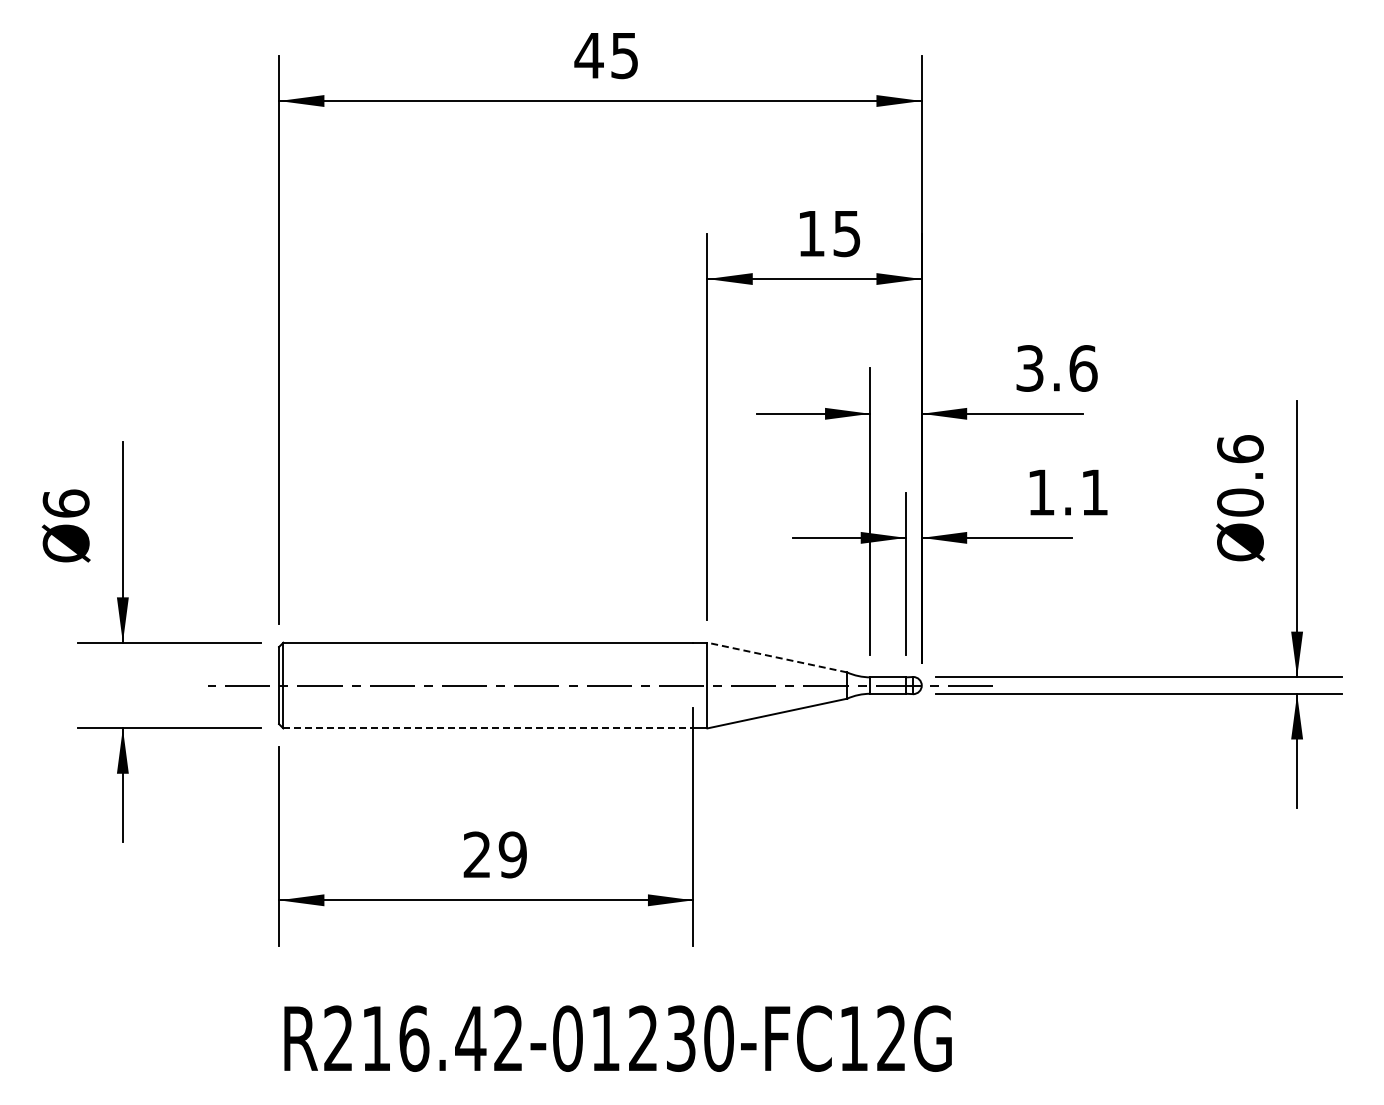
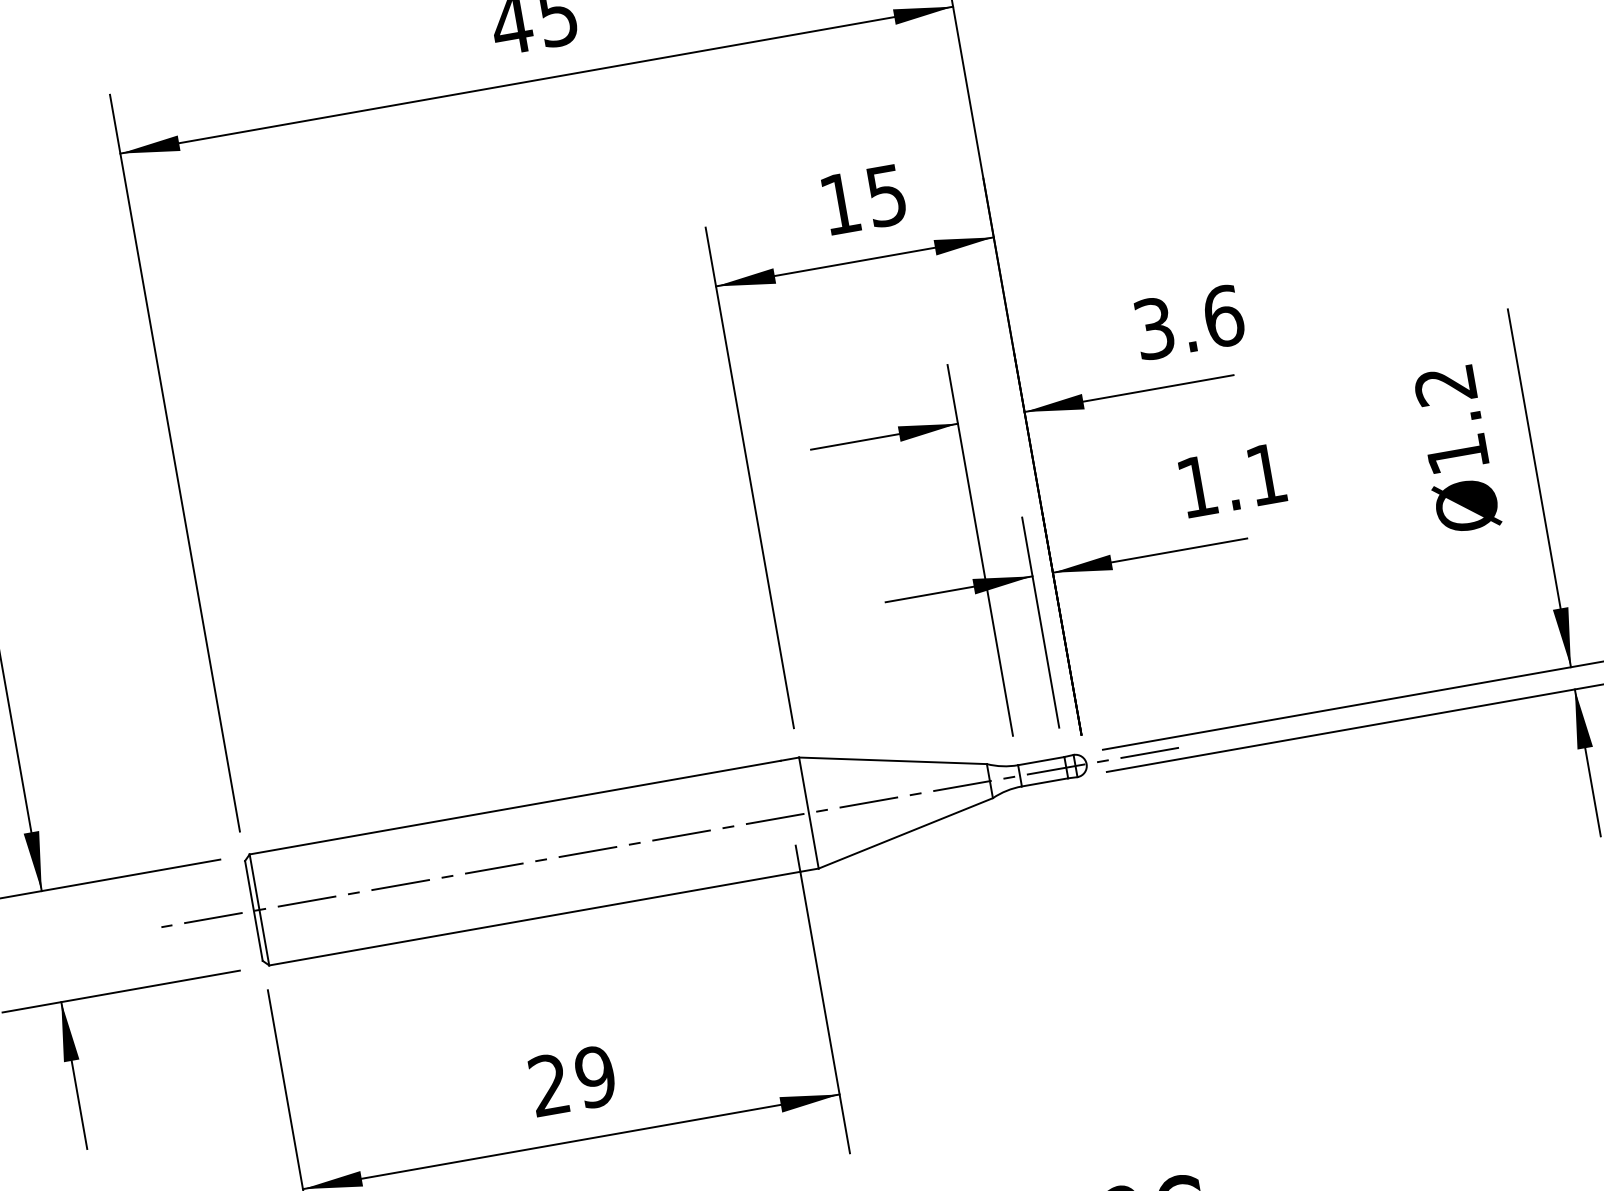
text: (1240, 475) -> (1451, 419), Ø0.6 -> Ø1.2
line: (776, 657) -> (891, 760), dashed -> solid
line: (488, 728) -> (535, 918), dashed -> solid

